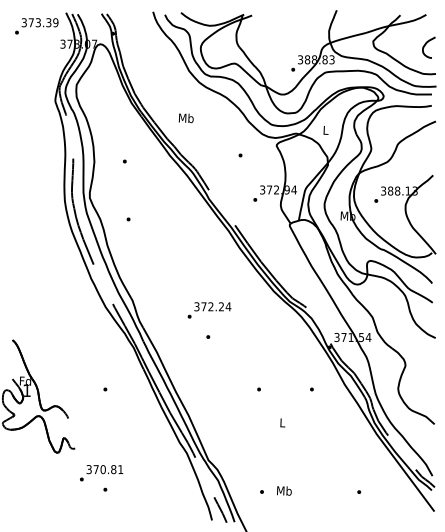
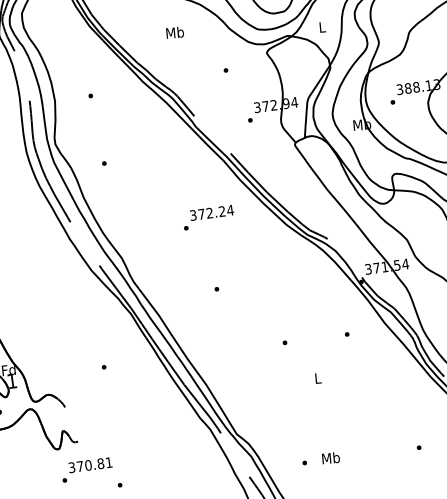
text: (185, 118) -> (174, 33), moved
text: (209, 310) -> (208, 217), moved
text: (101, 473) -> (87, 470), moved

